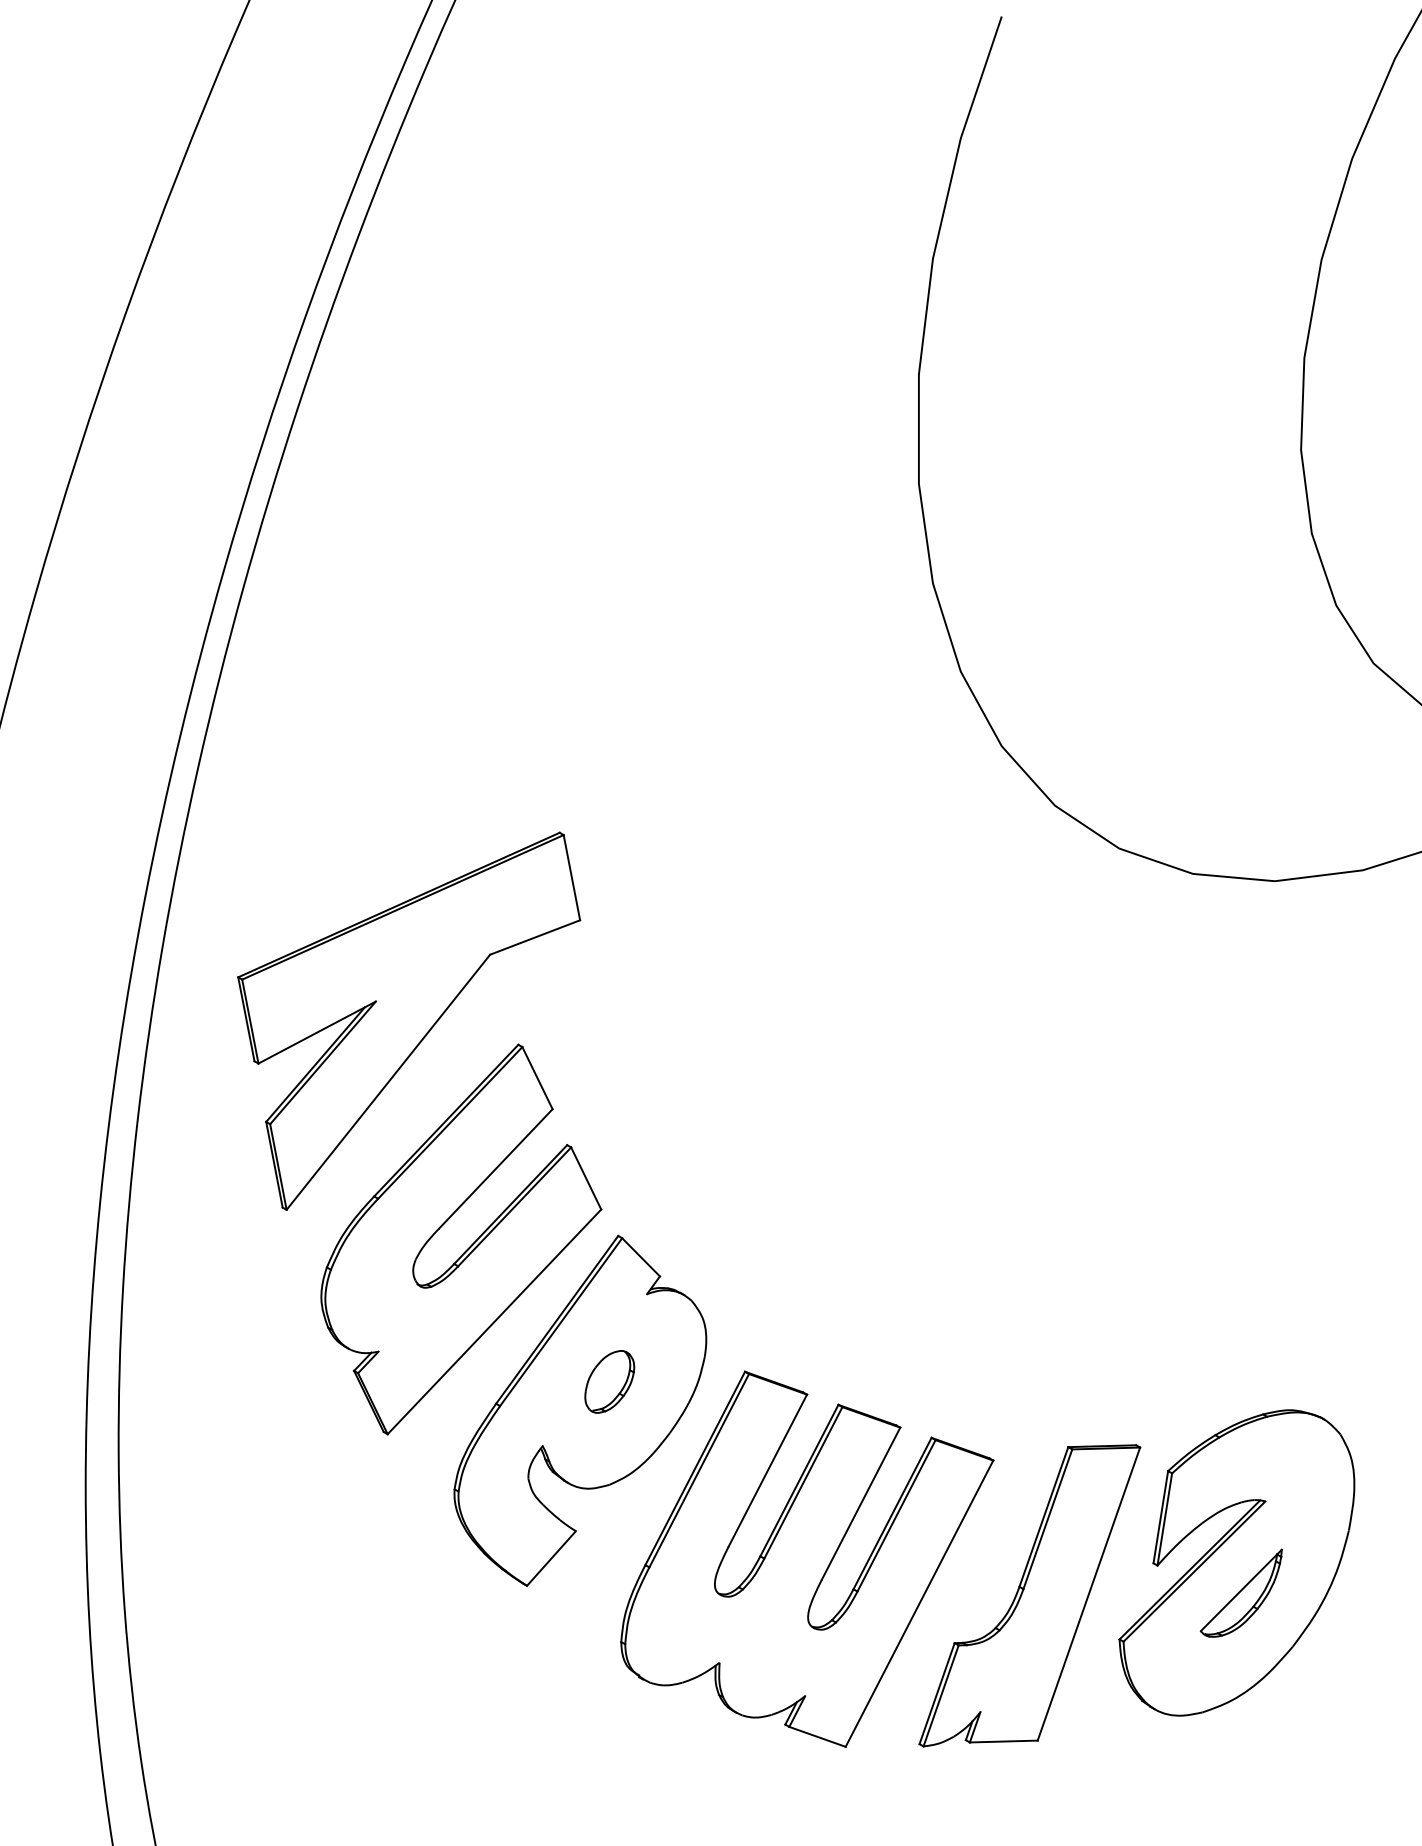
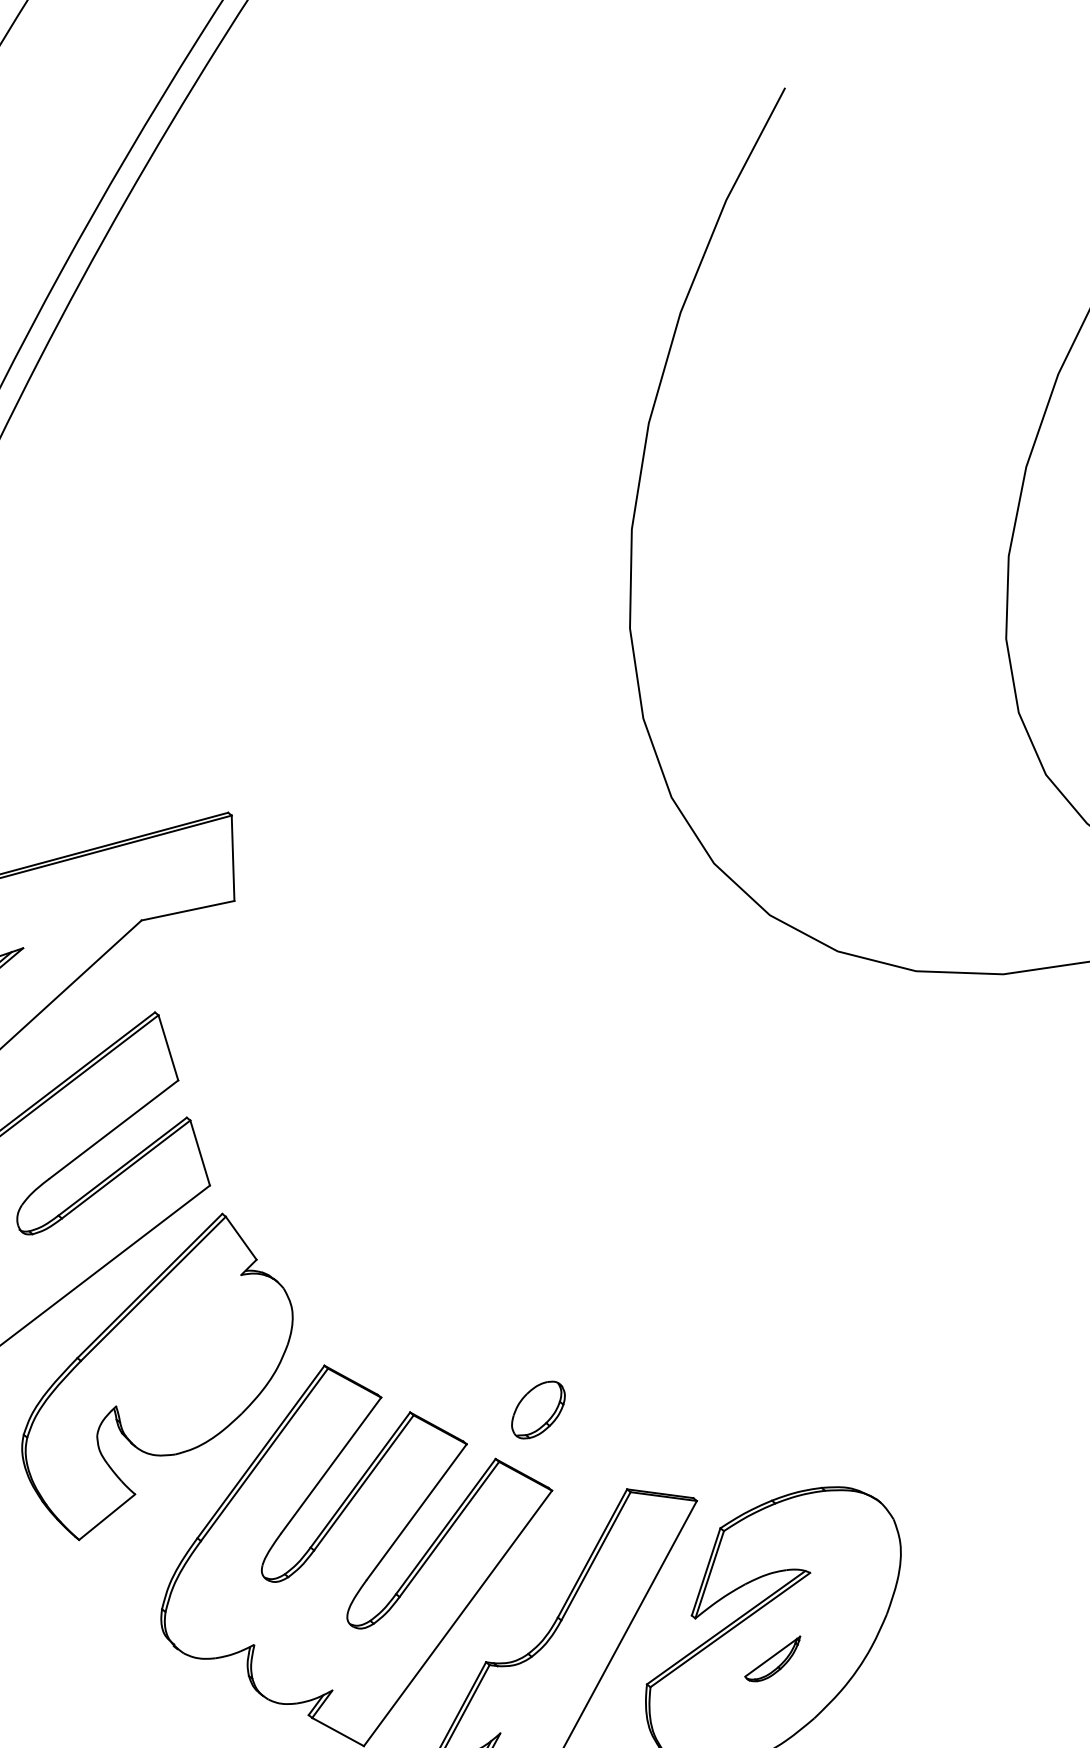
part: (609, 1381) -> (538, 1409), moved
part: (1240, 1592) -> (771, 1657), size x0.6

